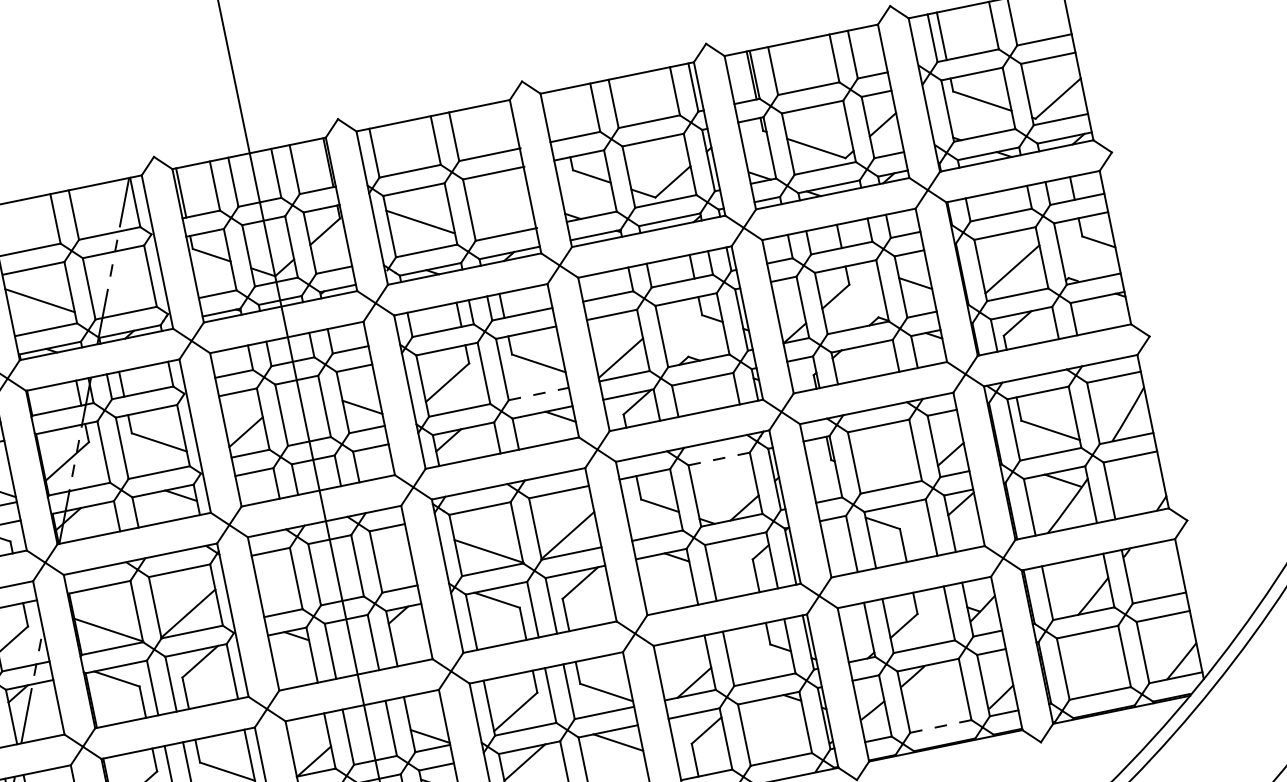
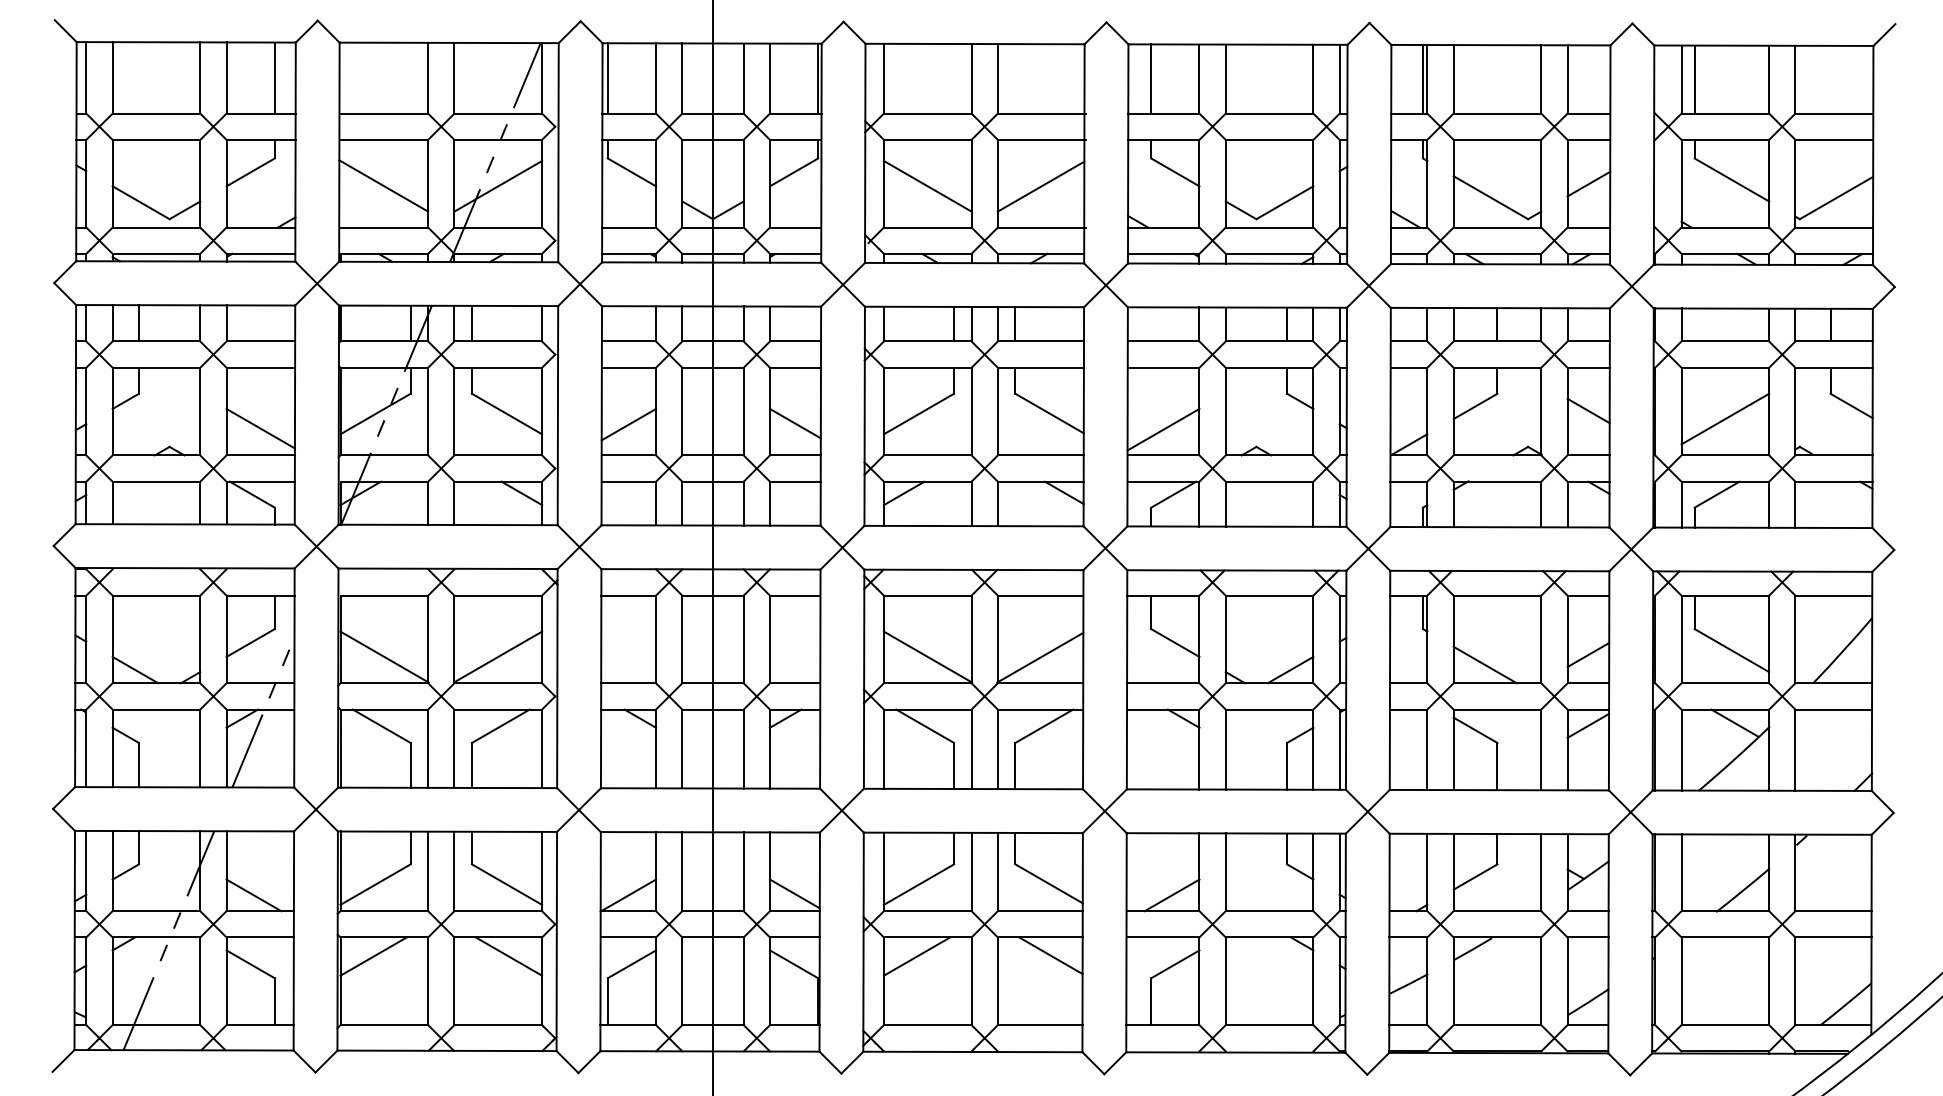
line: (561, 114) -> (1151, 78), added
line: (499, 205) -> (1040, 186), added
line: (120, 284) -> (498, 186), added
line: (538, 394) -> (1040, 455), dashed -> solid
line: (719, 458) -> (1269, 595), dashed -> solid
line: (879, 476) -> (1484, 664), added
line: (940, 726) -> (1497, 1025), dashed -> solid

